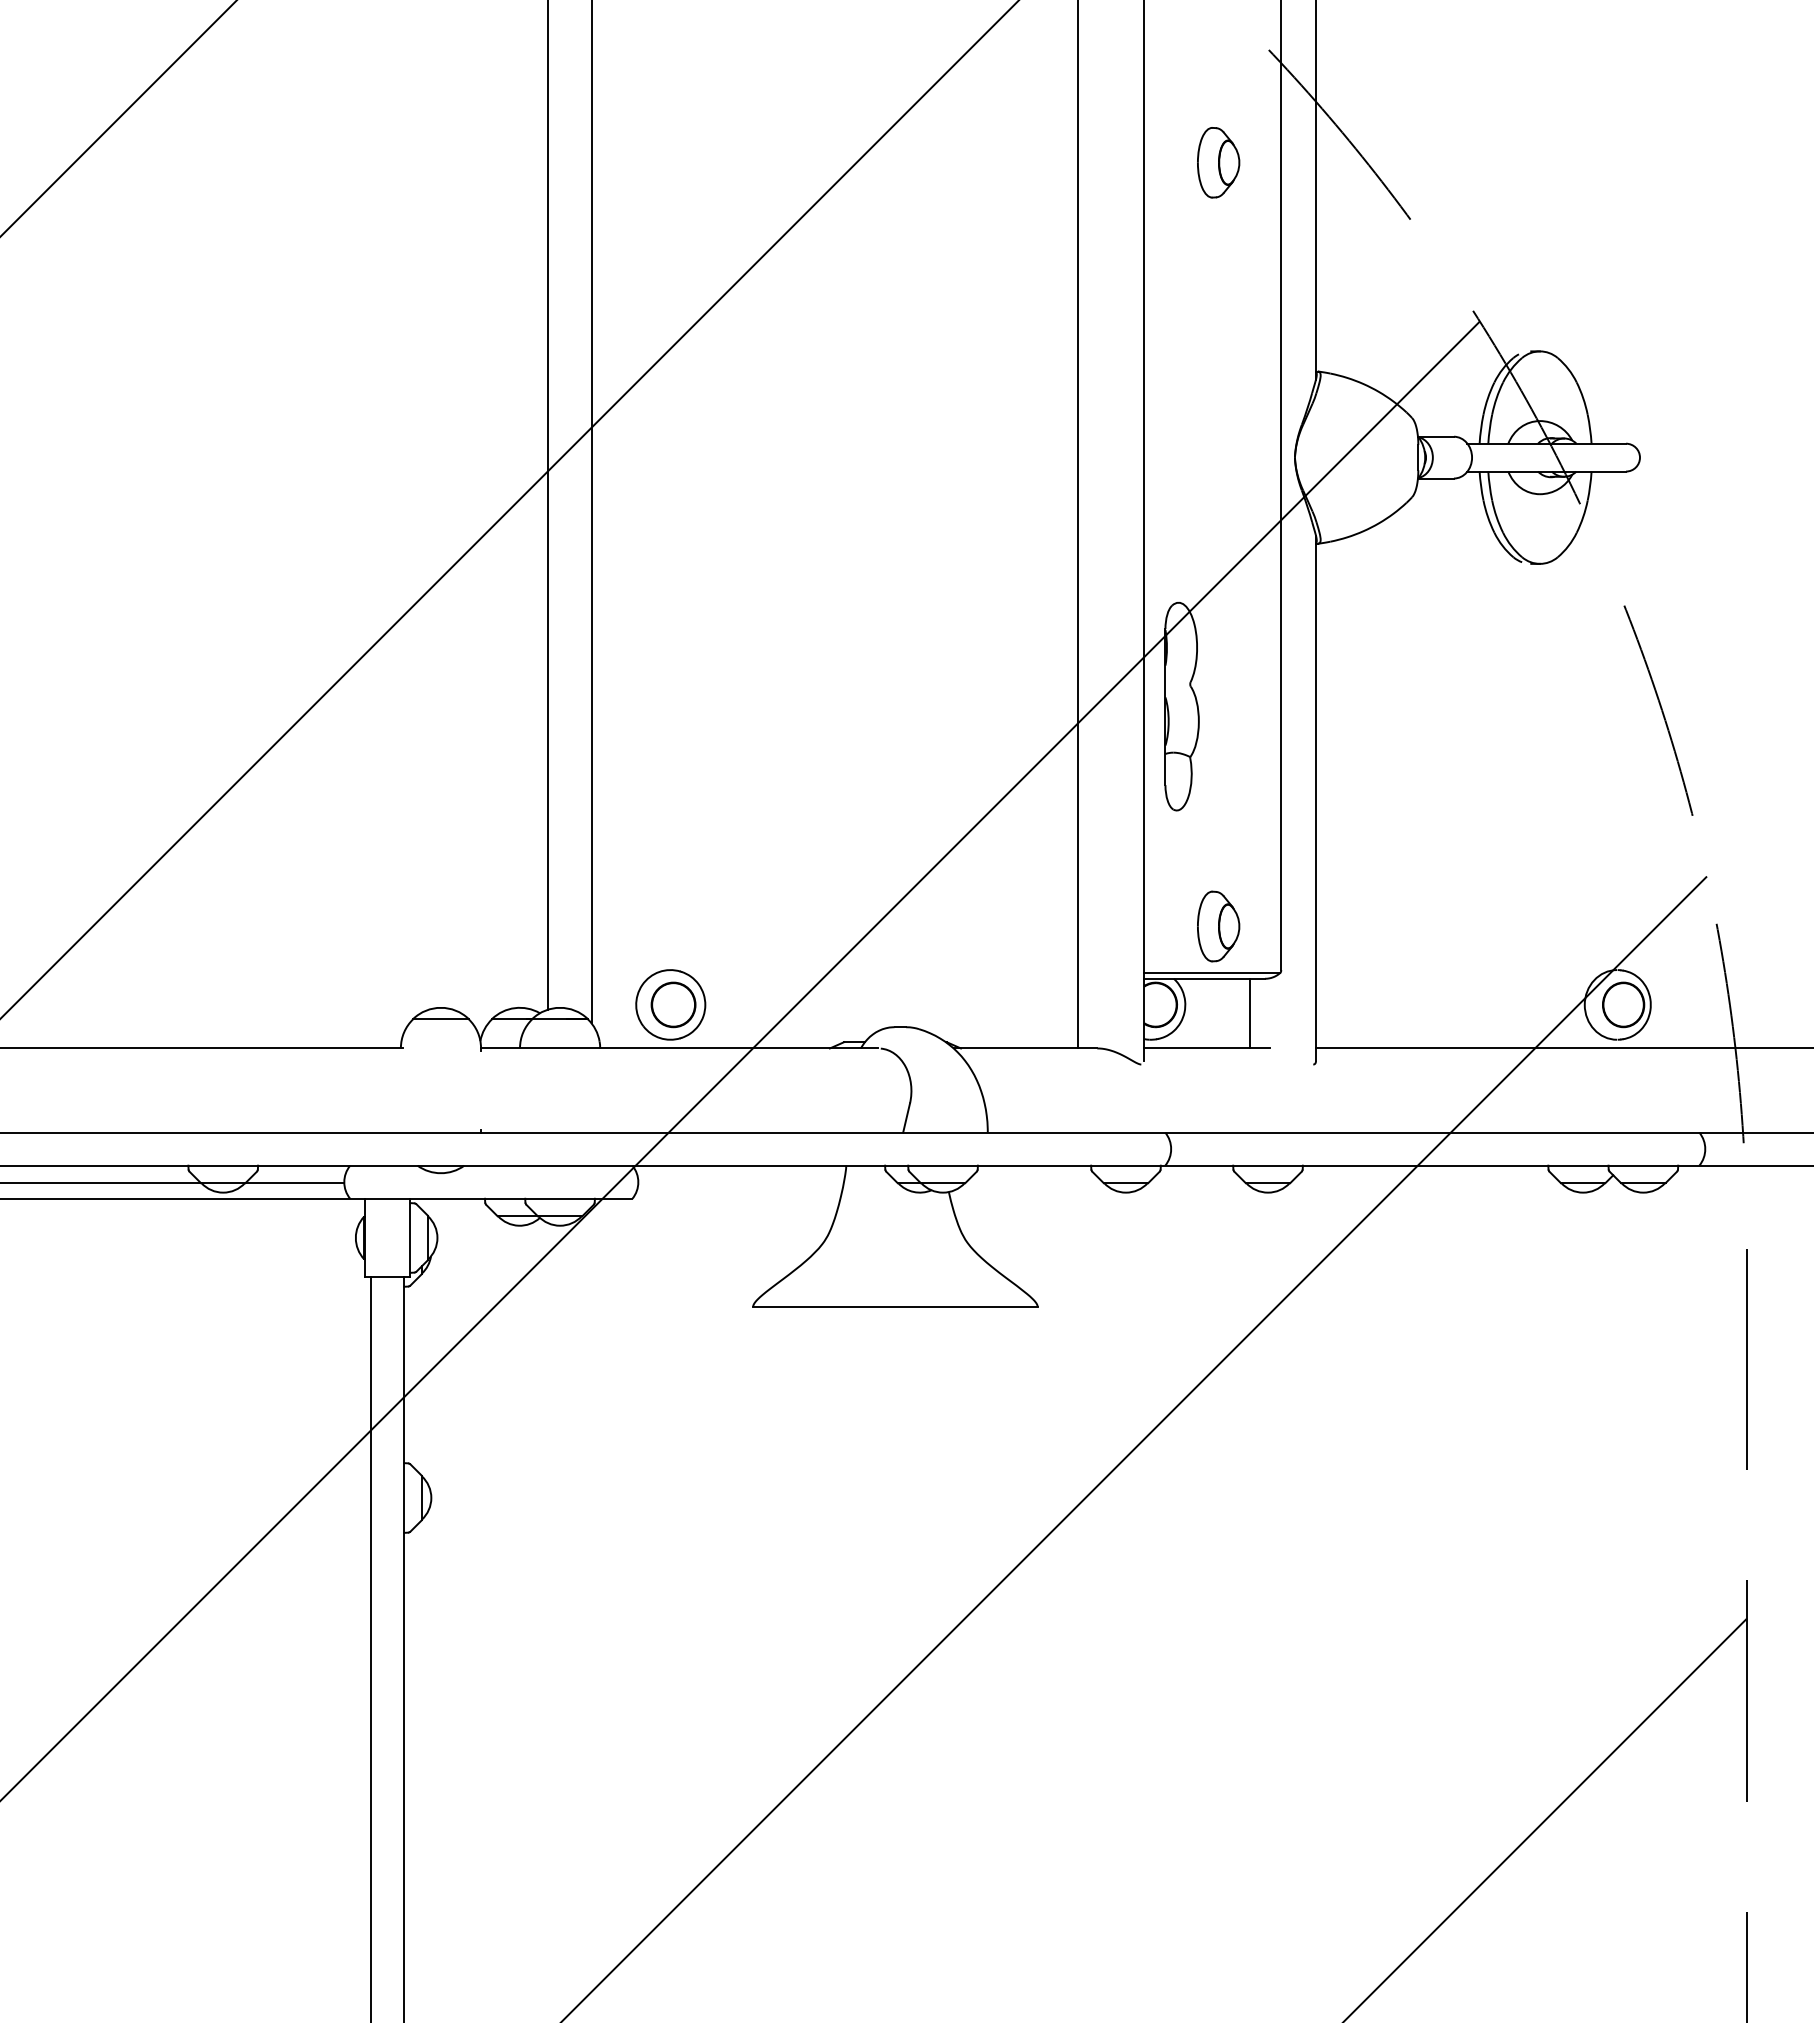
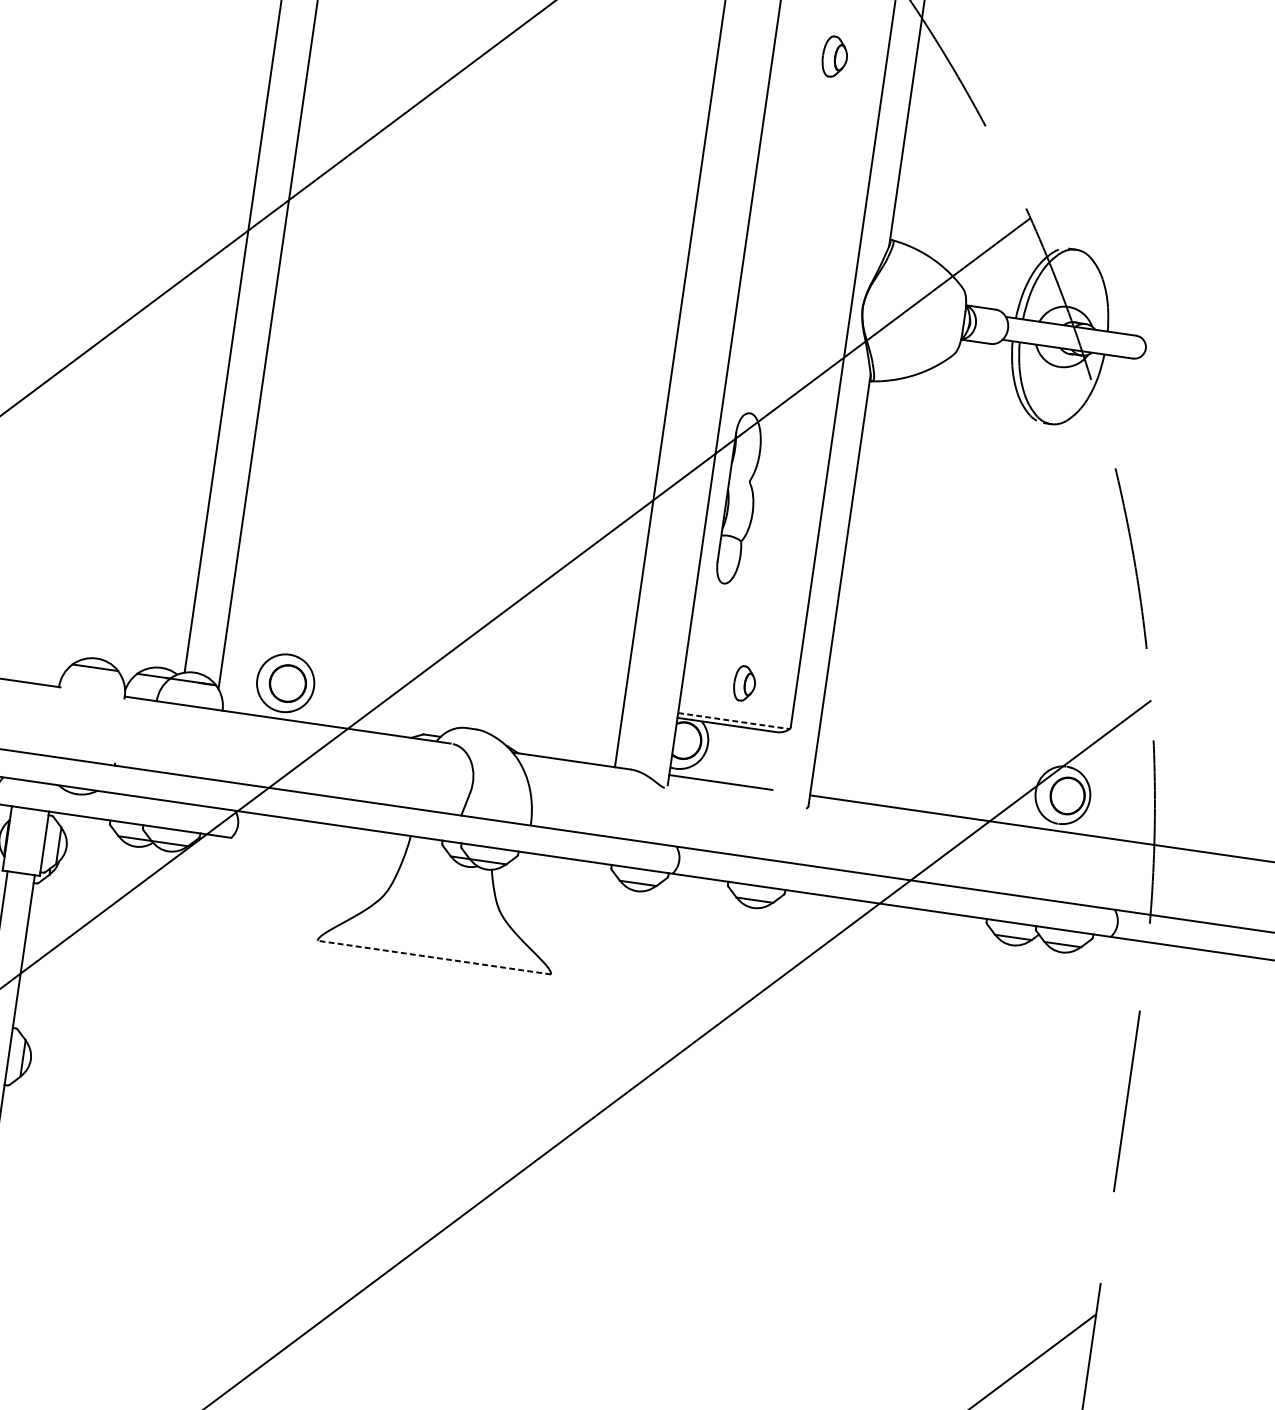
part: (1218, 162) -> (834, 56), size x0.7
part: (1218, 926) -> (744, 683), size x0.6
line: (1212, 972) -> (734, 720), solid -> dashed
line: (1249, 1013) -> (759, 758), removed
line: (894, 1306) -> (433, 957), solid -> dashed

